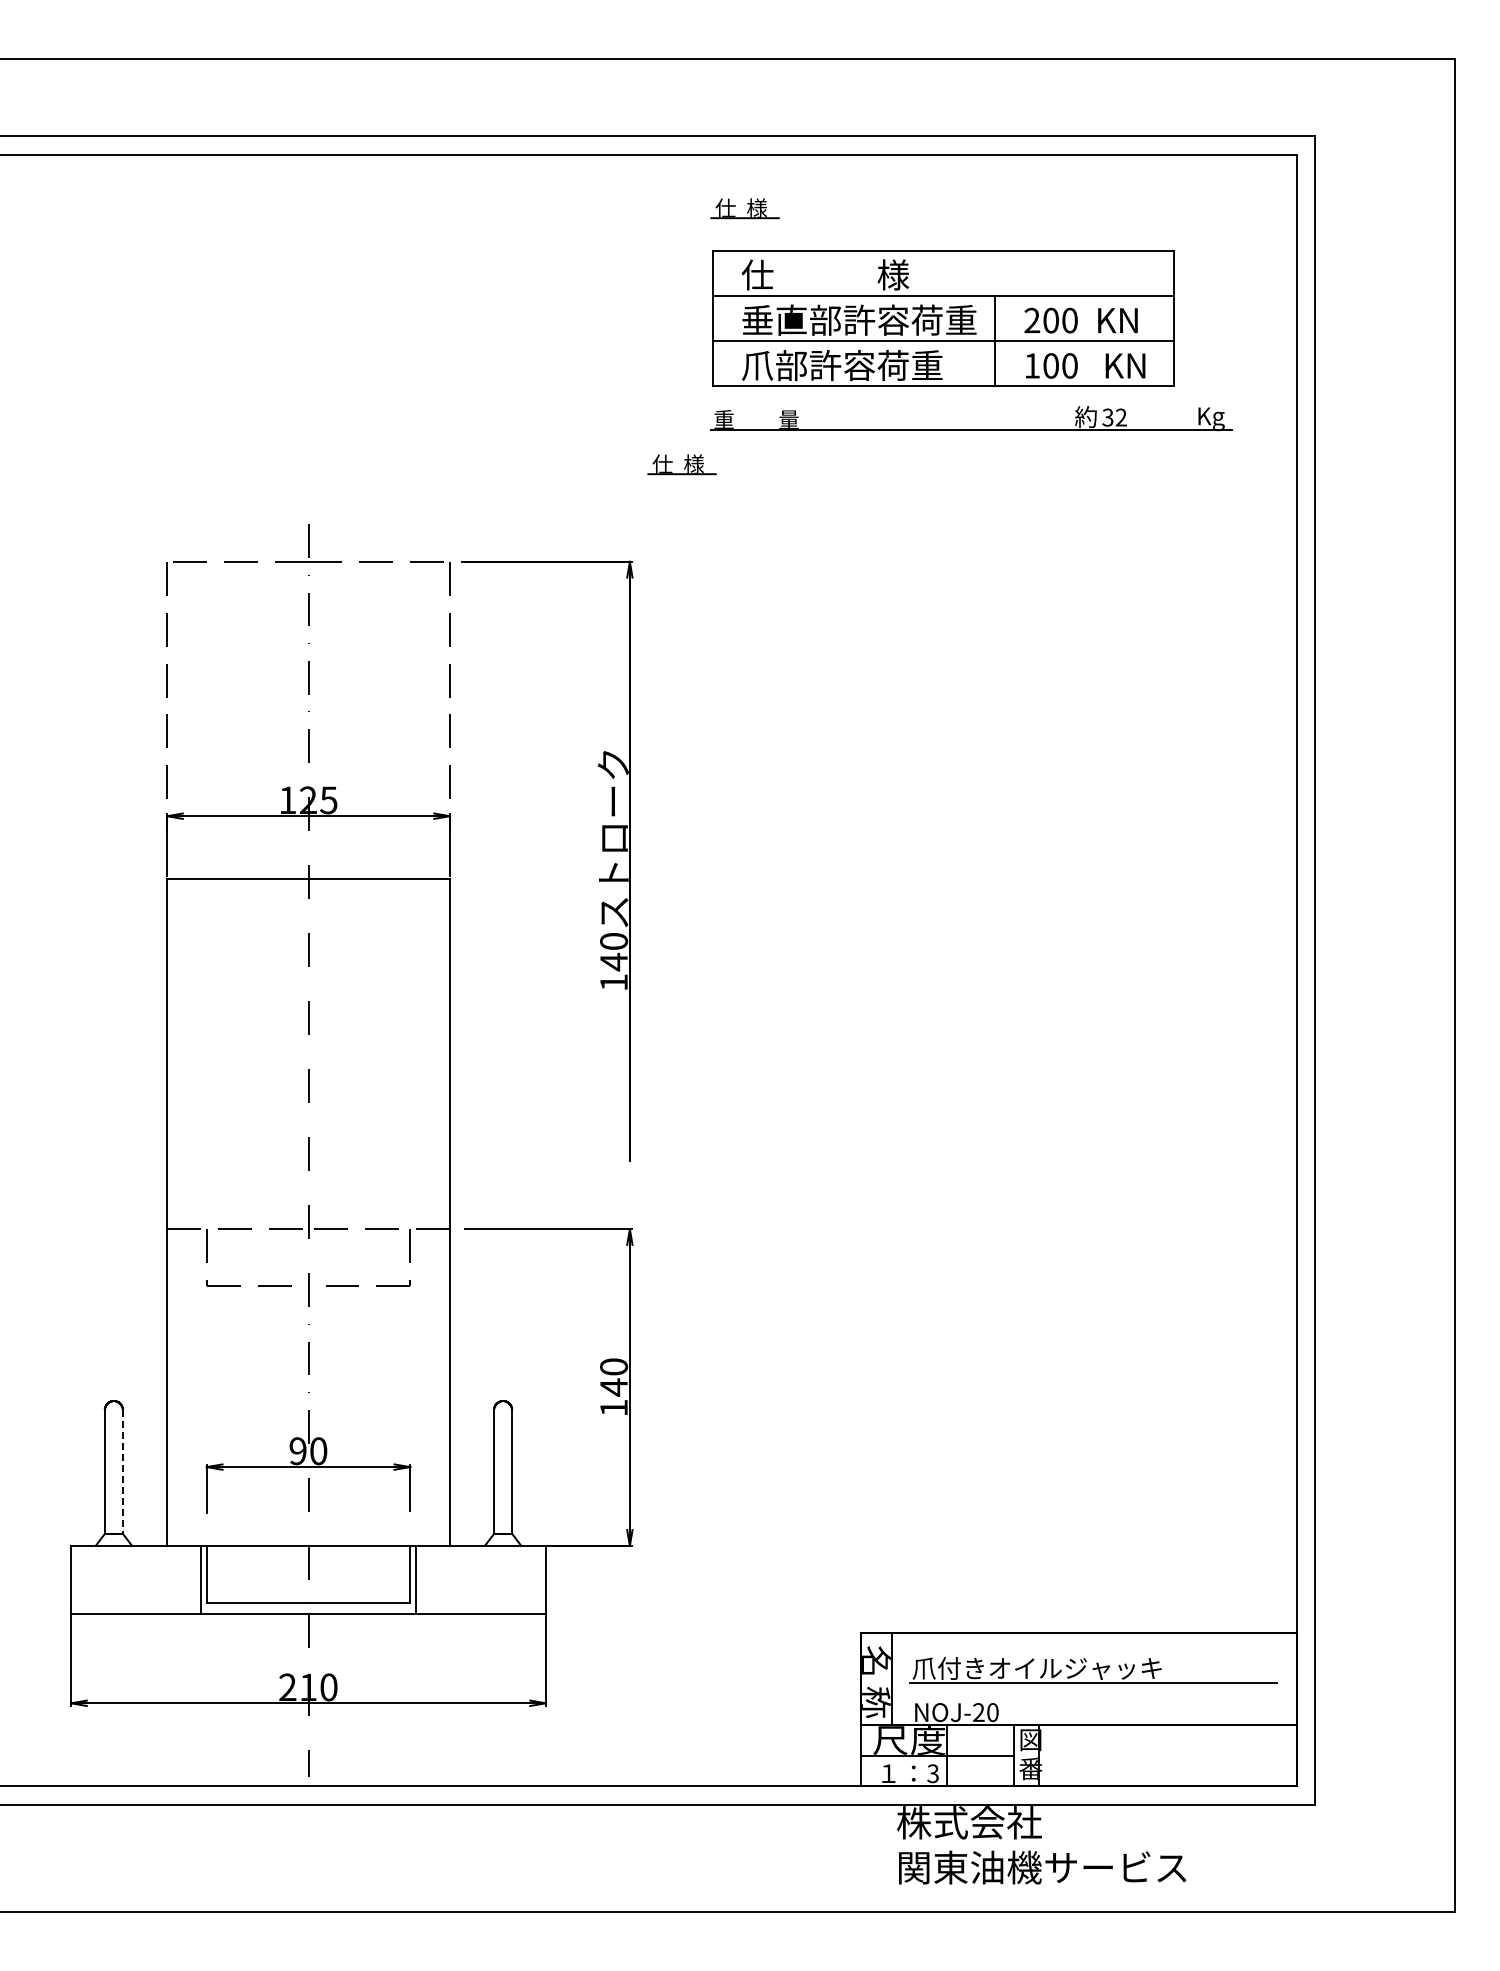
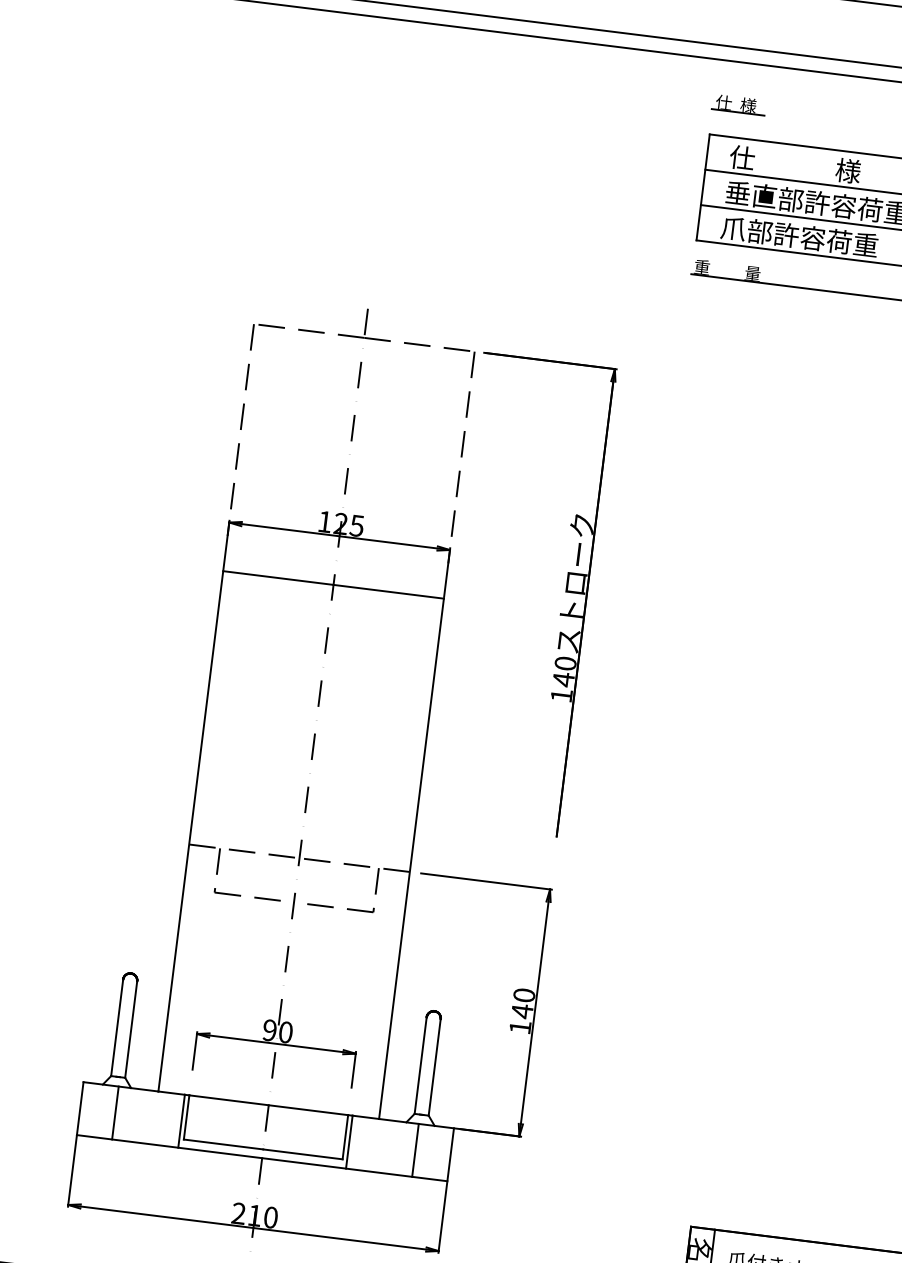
part: (681, 464) -> (664, 298), removed
line: (122, 1471) -> (130, 1029), dashed -> solid
line: (116, 1579) -> (115, 1112), added
line: (500, 1579) -> (415, 1150), added

